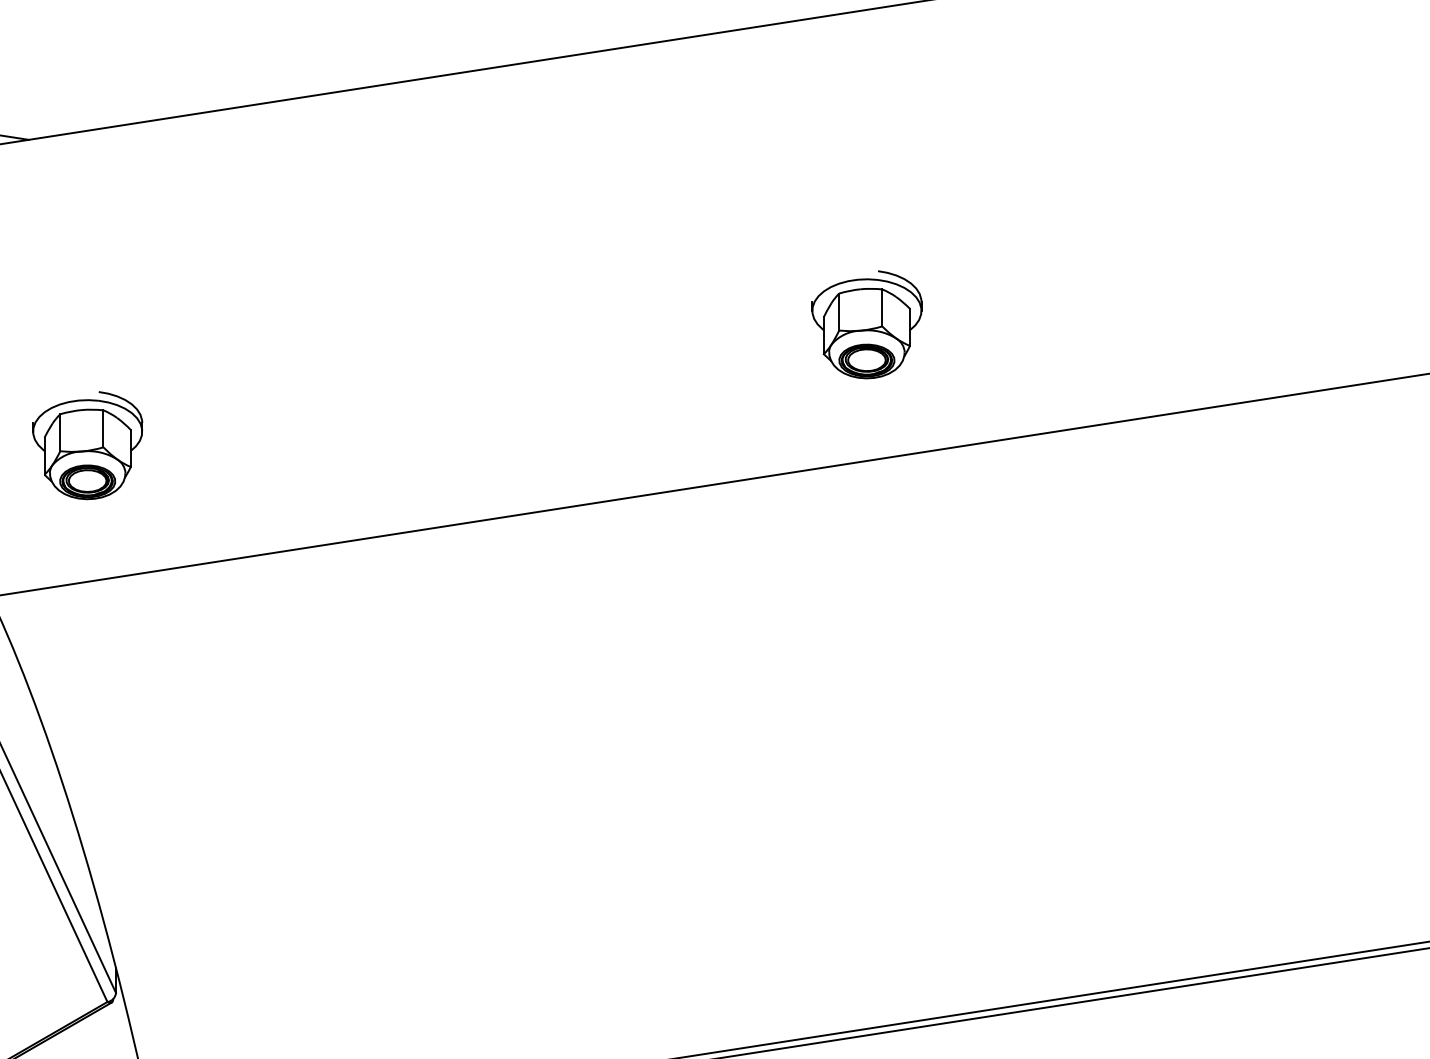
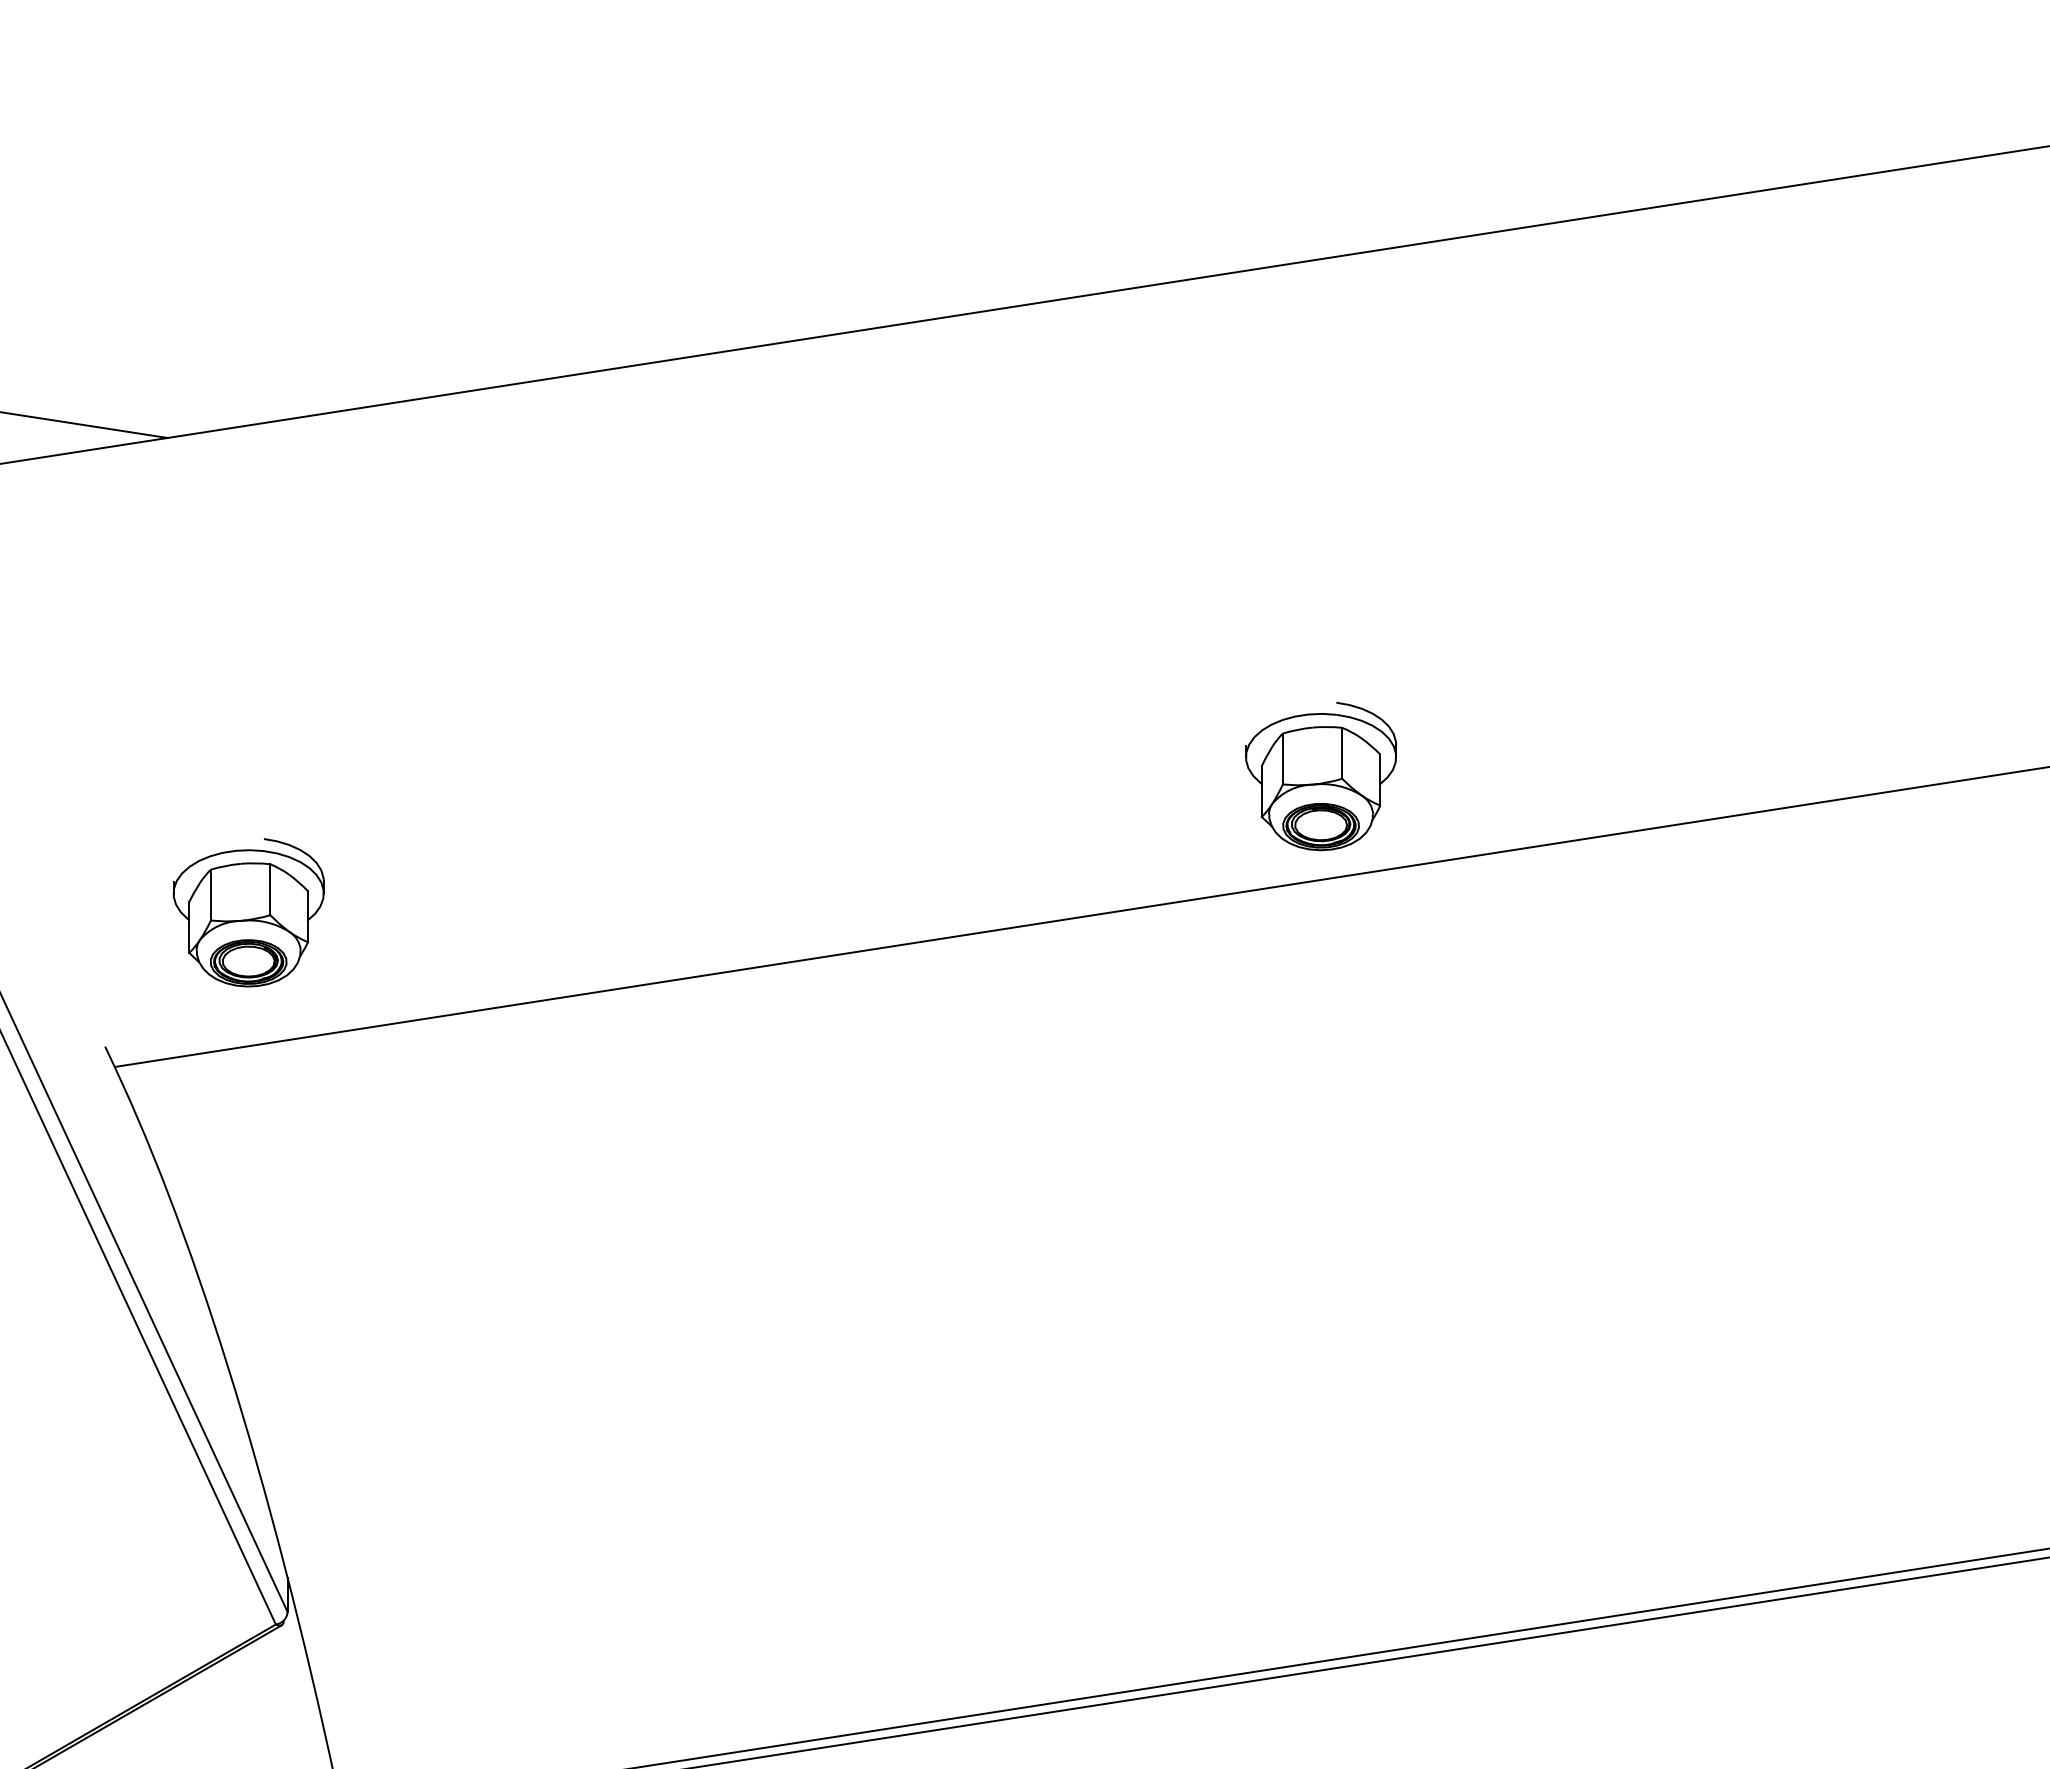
part: (867, 324) -> (1321, 776), moved
part: (87, 445) -> (248, 912), moved

